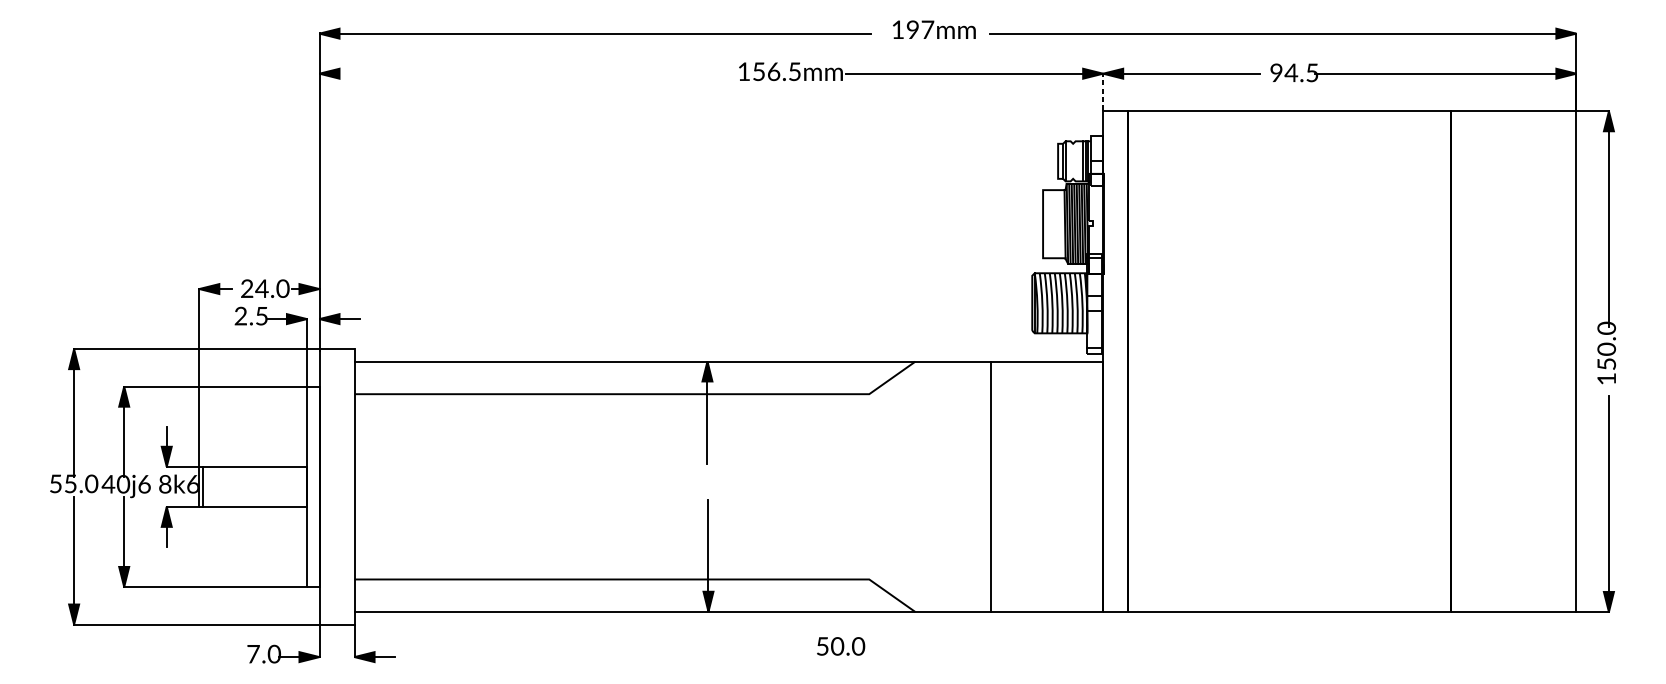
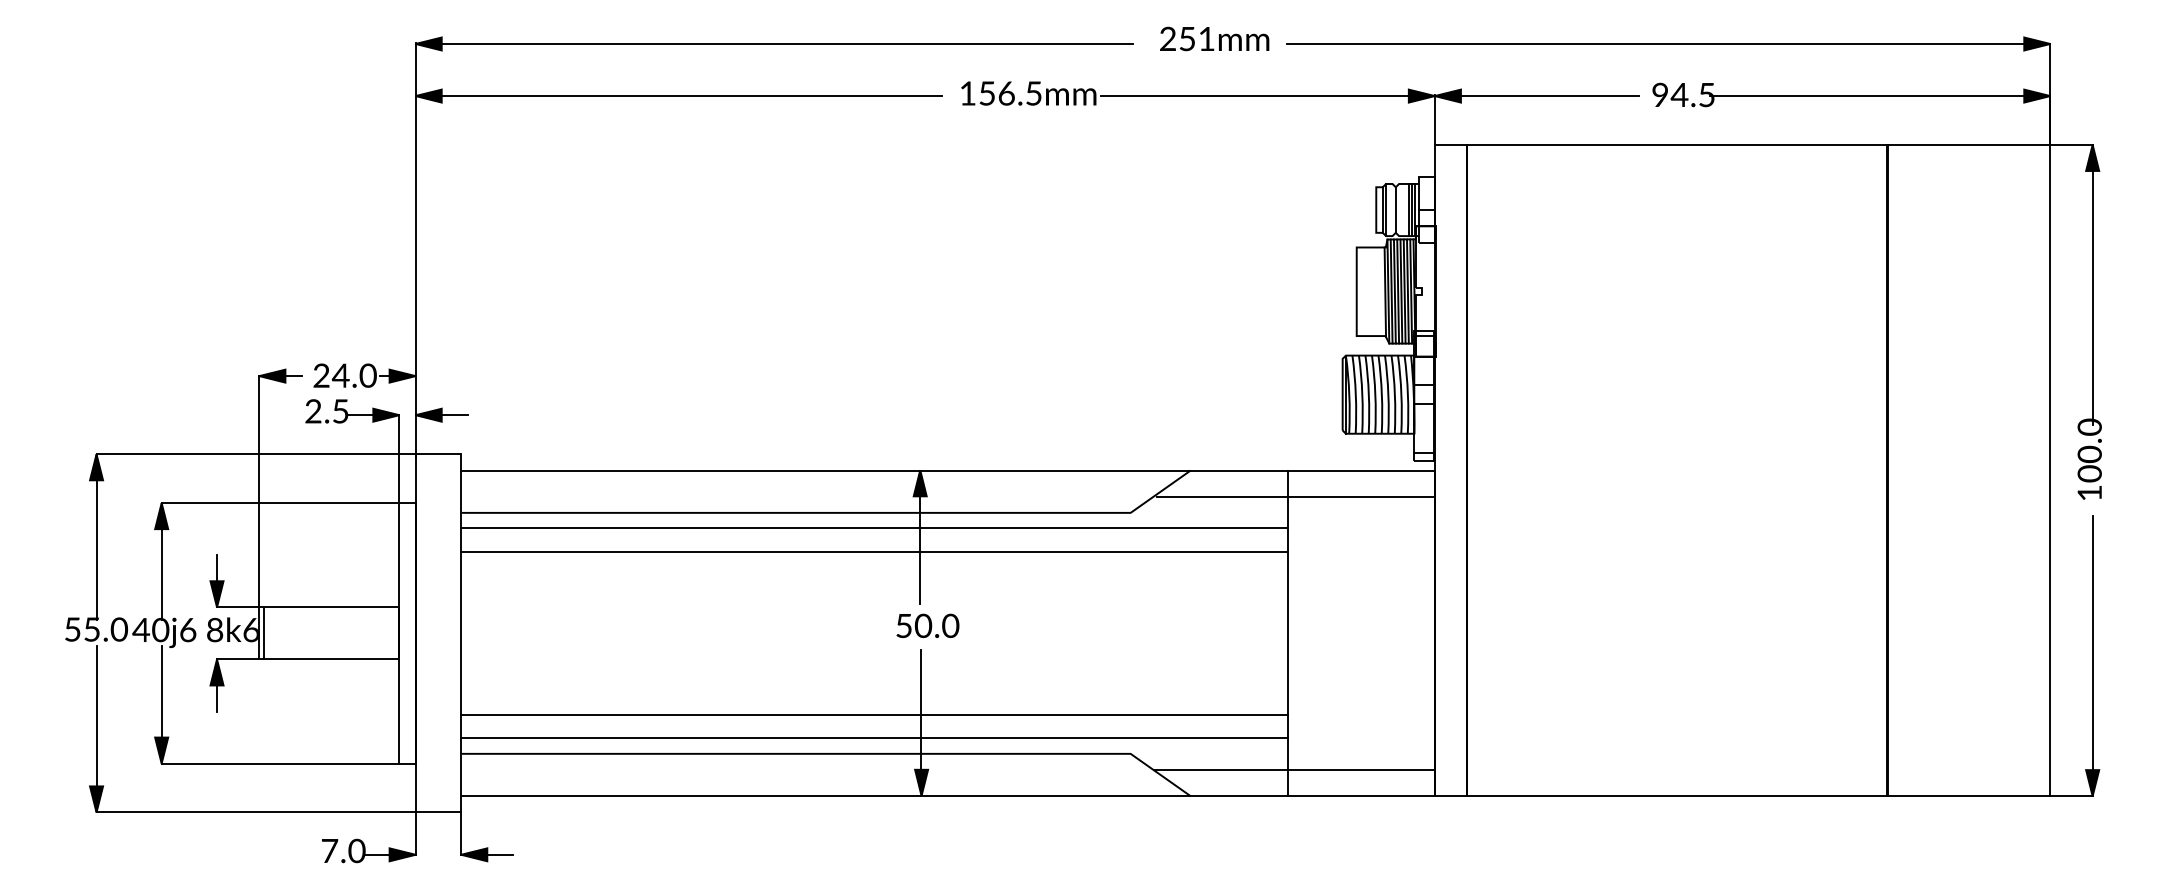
text: (912, 29) -> (1187, 38), 197mm -> 251mm
line: (521, 74) -> (678, 96), added
line: (1102, 91) -> (1434, 119), dashed -> solid
line: (1072, 160) -> (1395, 209), added
text: (1606, 363) -> (2089, 473), 150.0 -> 100.0
line: (996, 381) -> (1295, 496), added
line: (672, 406) -> (874, 528), added
line: (672, 423) -> (874, 551), added
line: (672, 549) -> (874, 715), added
line: (672, 567) -> (874, 738), added
line: (995, 592) -> (1294, 770), added
text: (840, 646) -> (927, 625), moved

